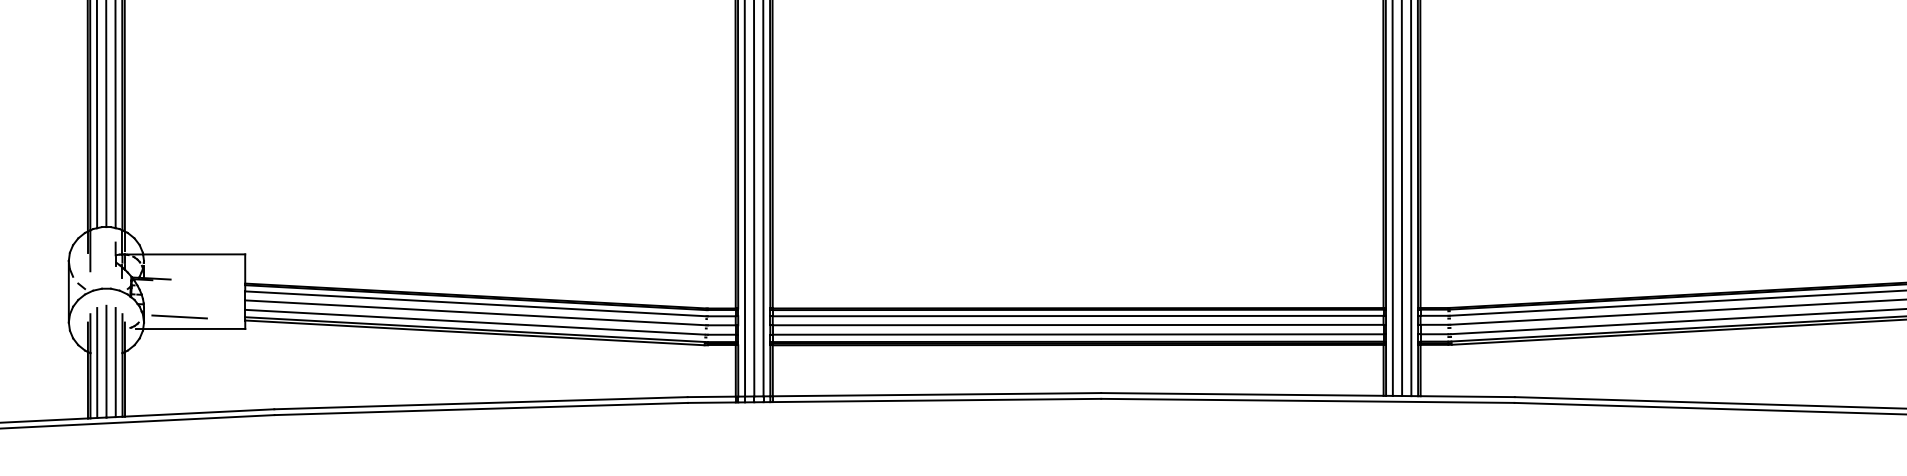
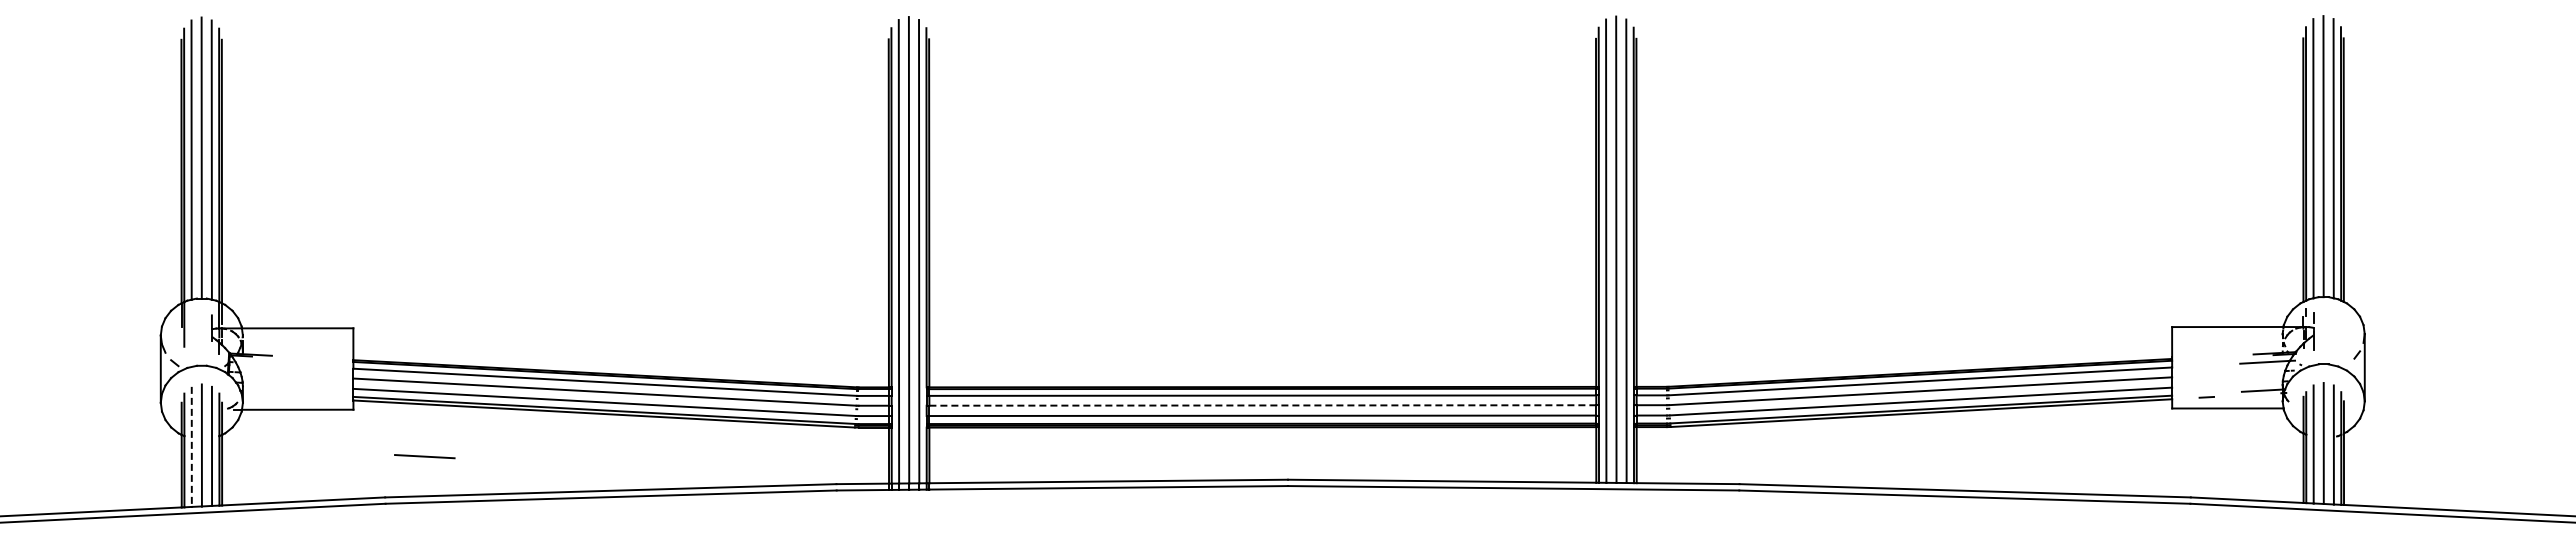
line: (179, 316) -> (424, 456), moved
line: (1078, 325) -> (1263, 405), solid -> dashed
line: (96, 363) -> (191, 447), solid -> dashed

